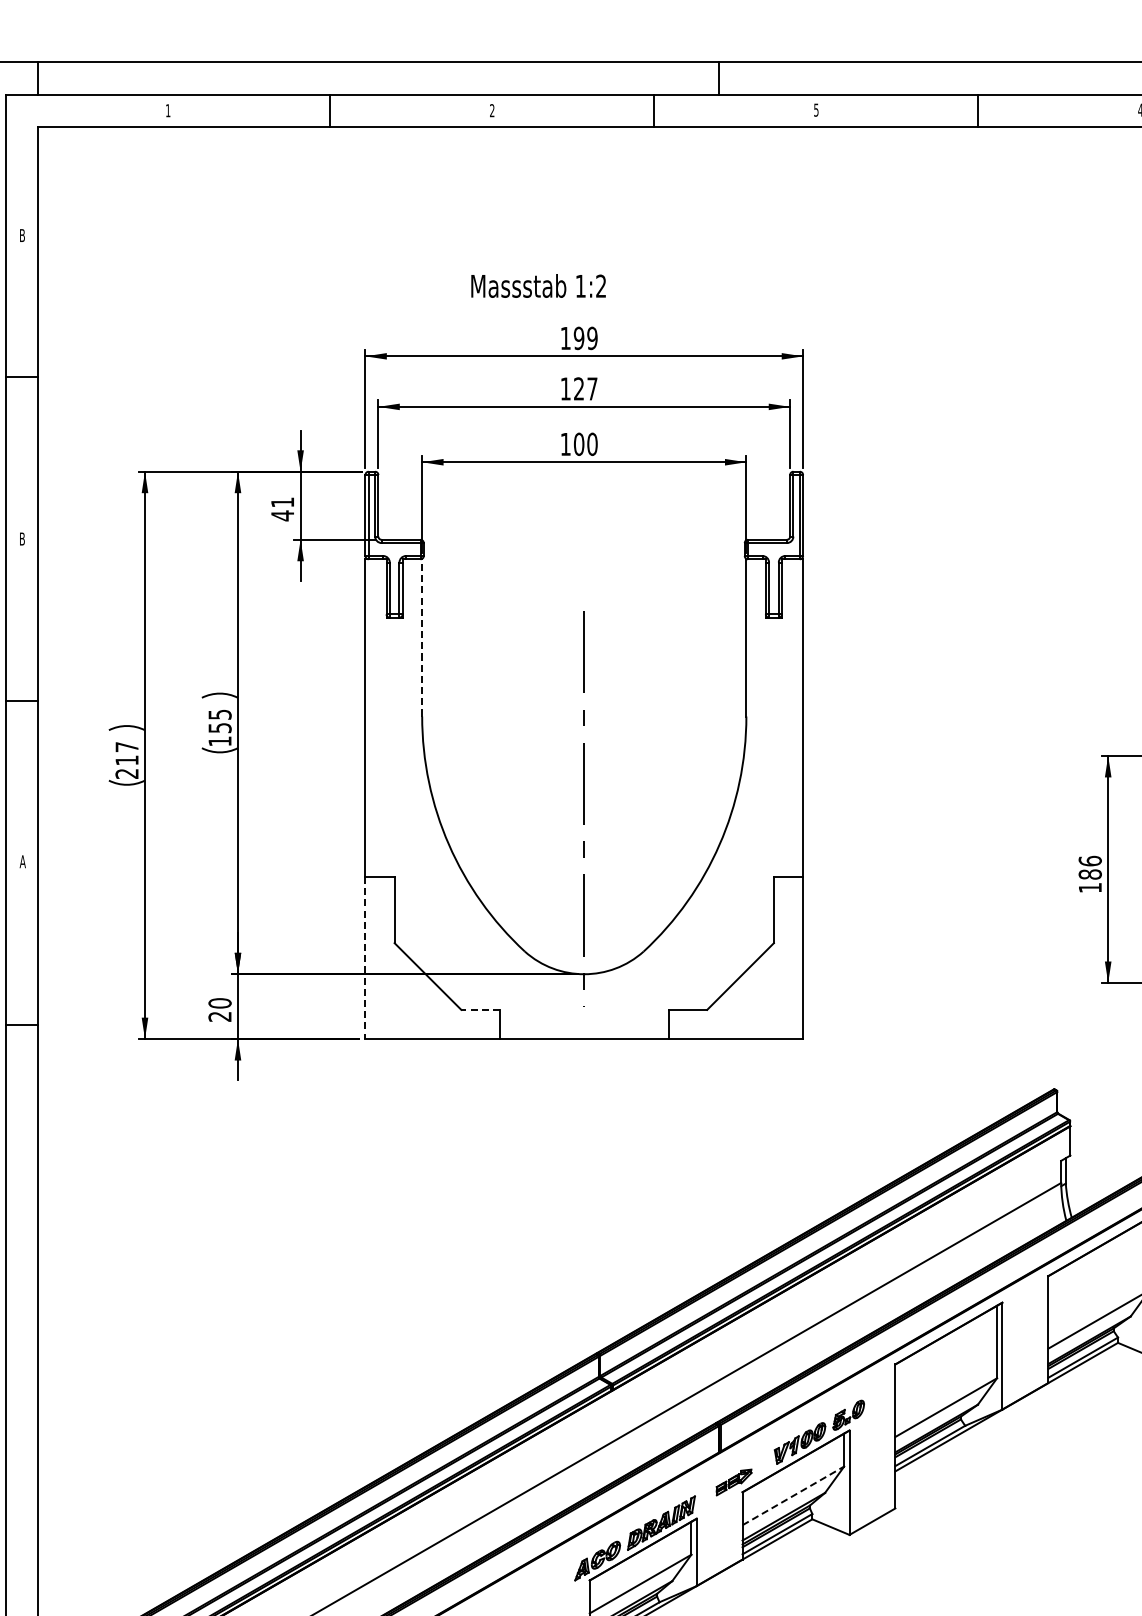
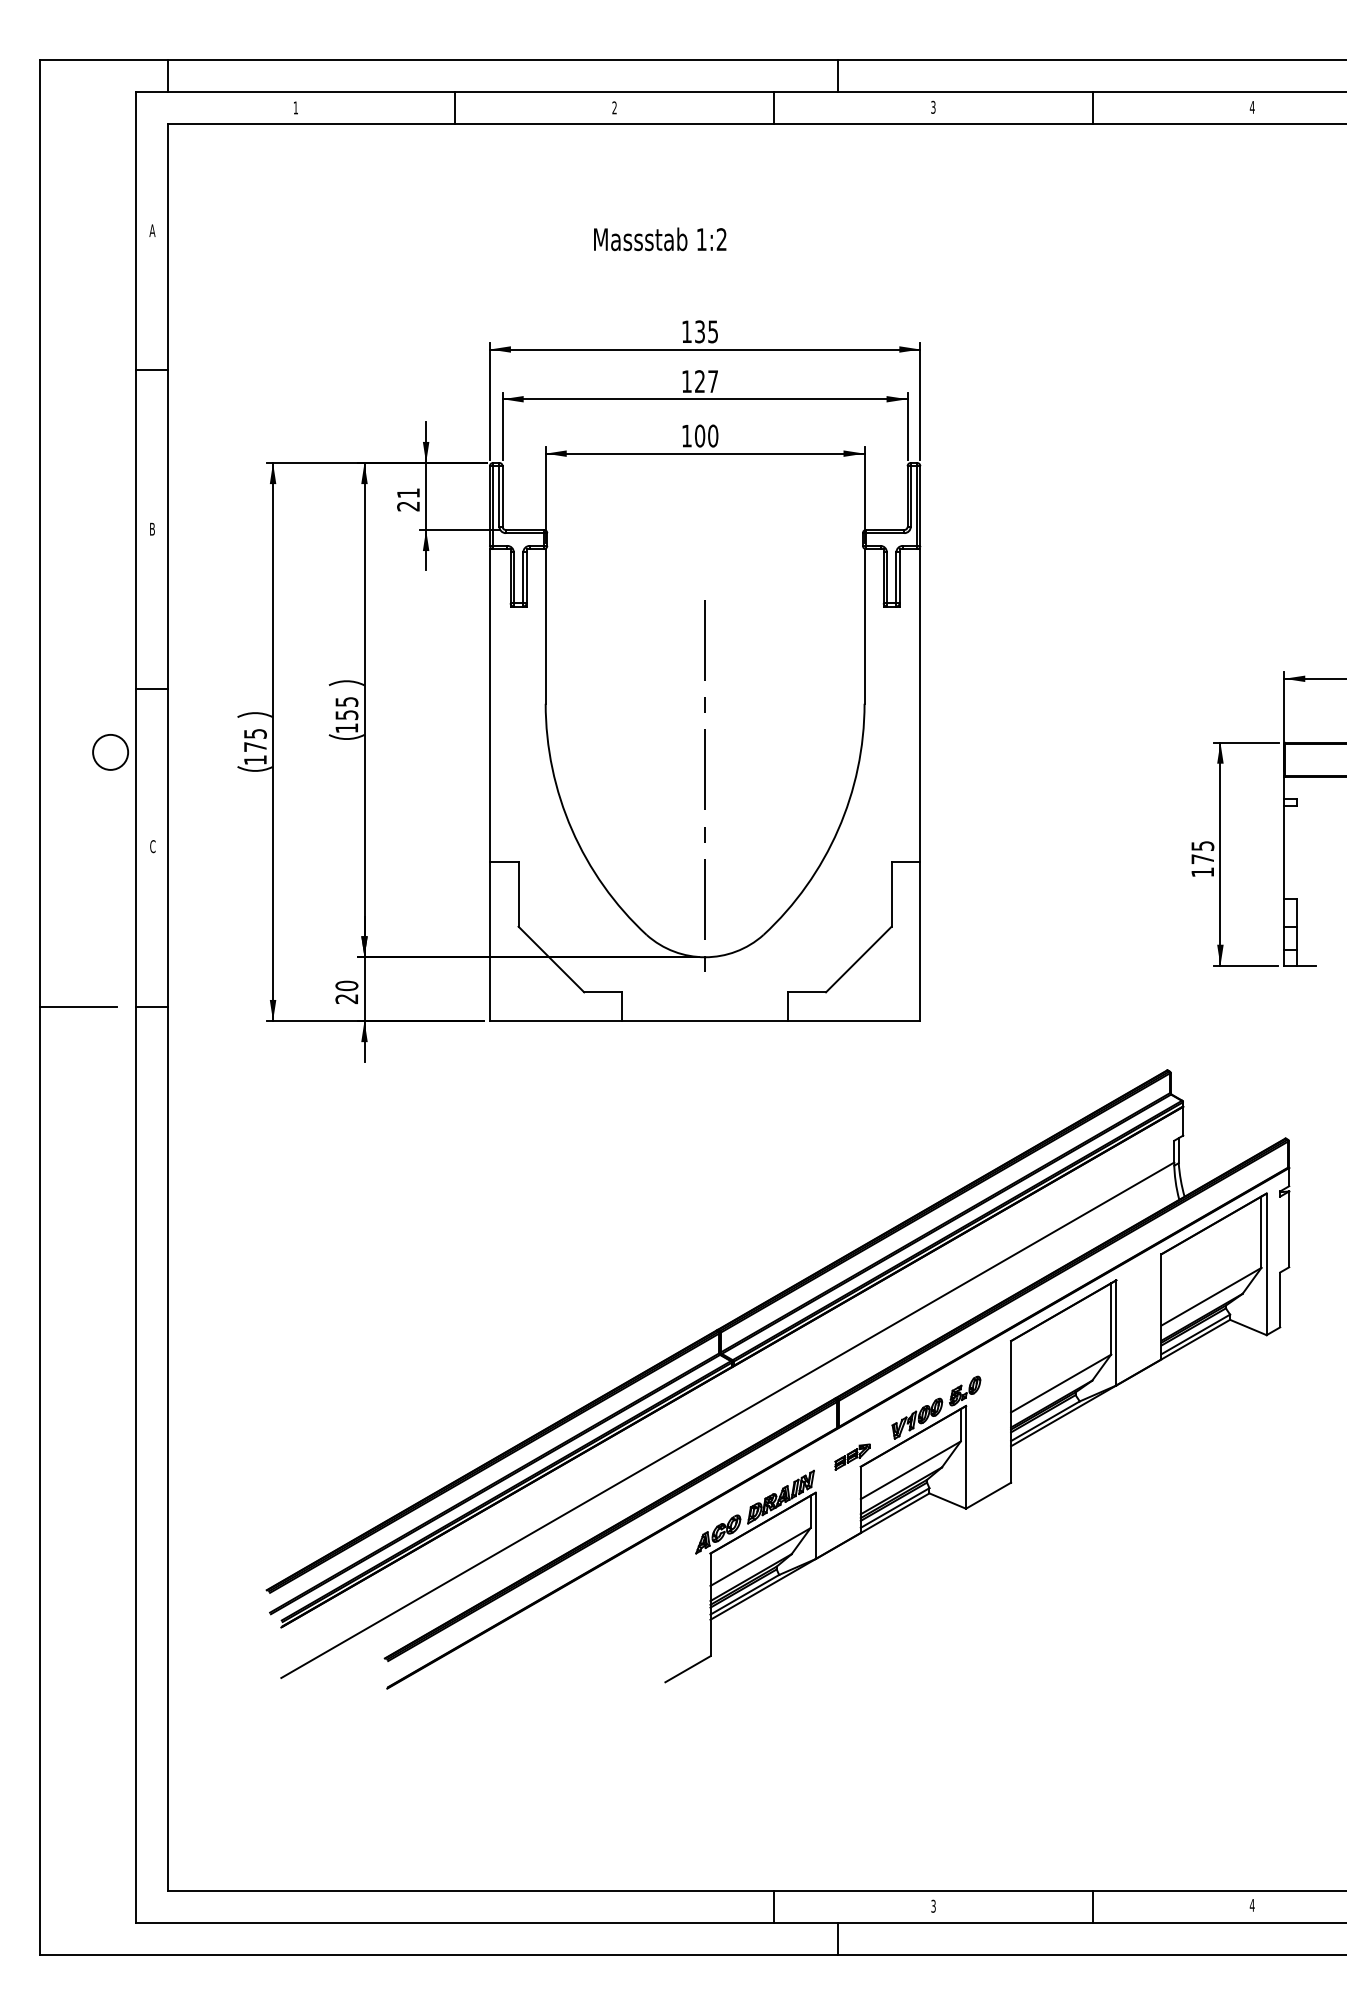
text: (816, 109) -> (933, 106), 5 -> 3
text: (22, 235) -> (152, 230), B -> A
text: (538, 286) -> (660, 239), moved
text: (585, 338) -> (706, 331), 199 -> 135
text: (282, 515) -> (408, 506), 41 -> 21
line: (421, 636) -> (545, 625), dashed -> solid
text: (127, 760) -> (255, 747), 217 -> 175
text: (22, 861) -> (152, 846), A -> C
text: (1089, 867) -> (1202, 852), 186 -> 175
line: (365, 958) -> (489, 941), dashed -> solid
line: (480, 1010) -> (603, 992), dashed -> solid
line: (793, 1496) -> (910, 1470), dashed -> solid

